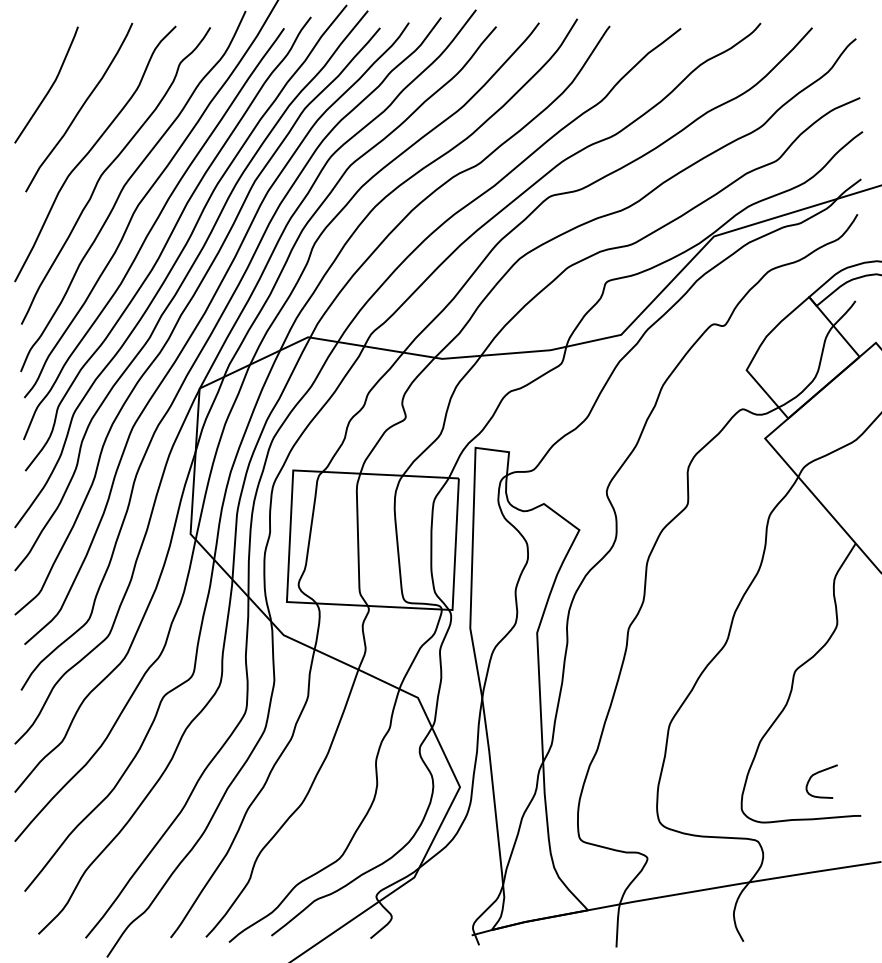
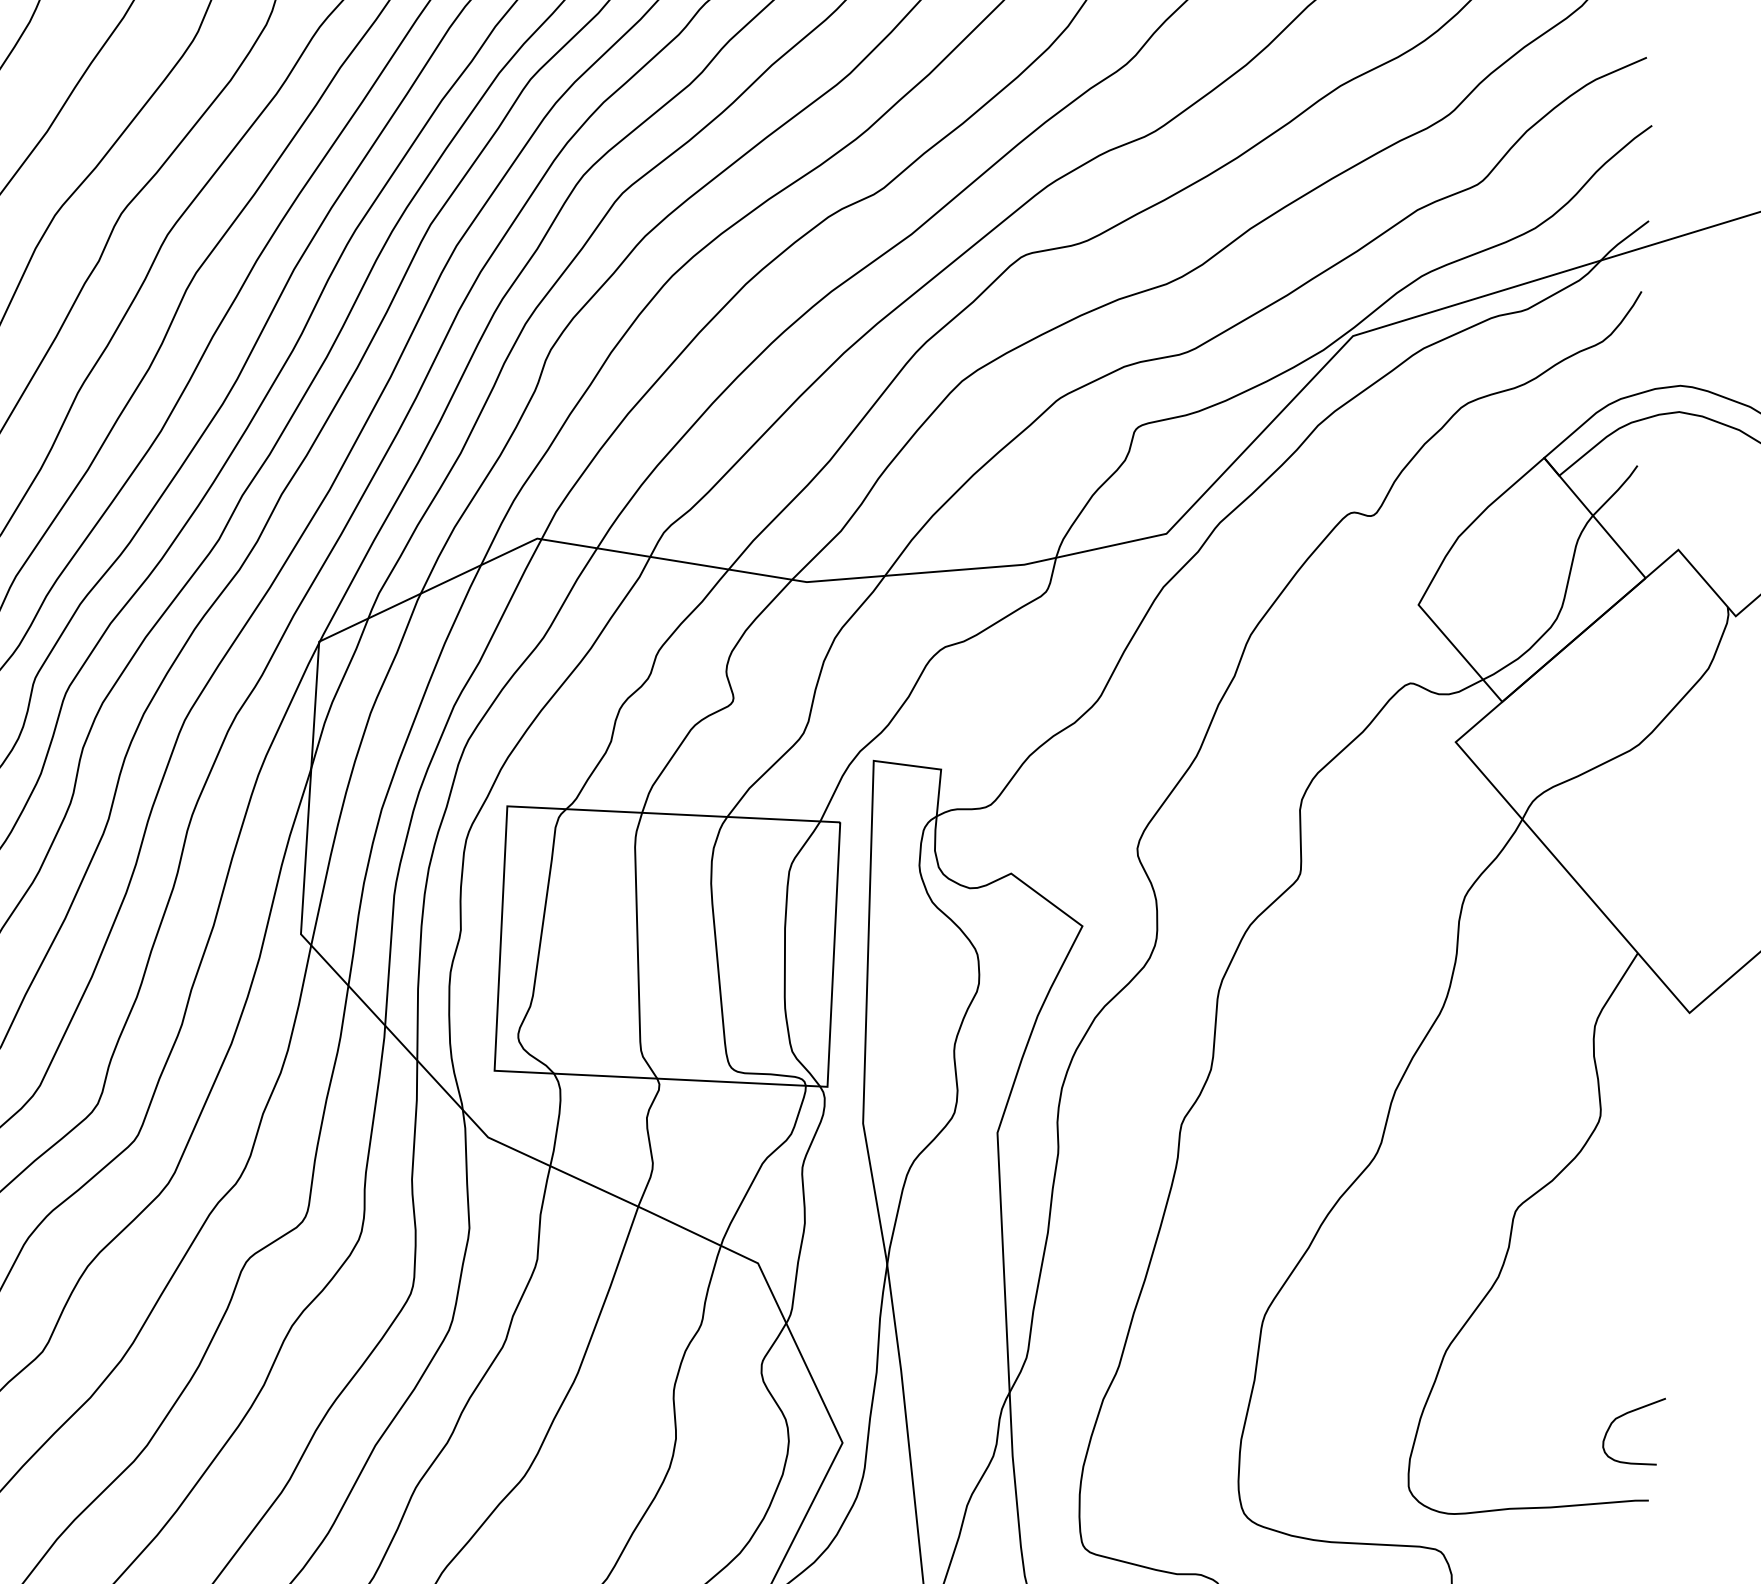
curve: (818, 773) -> (1627, 1415), moved

